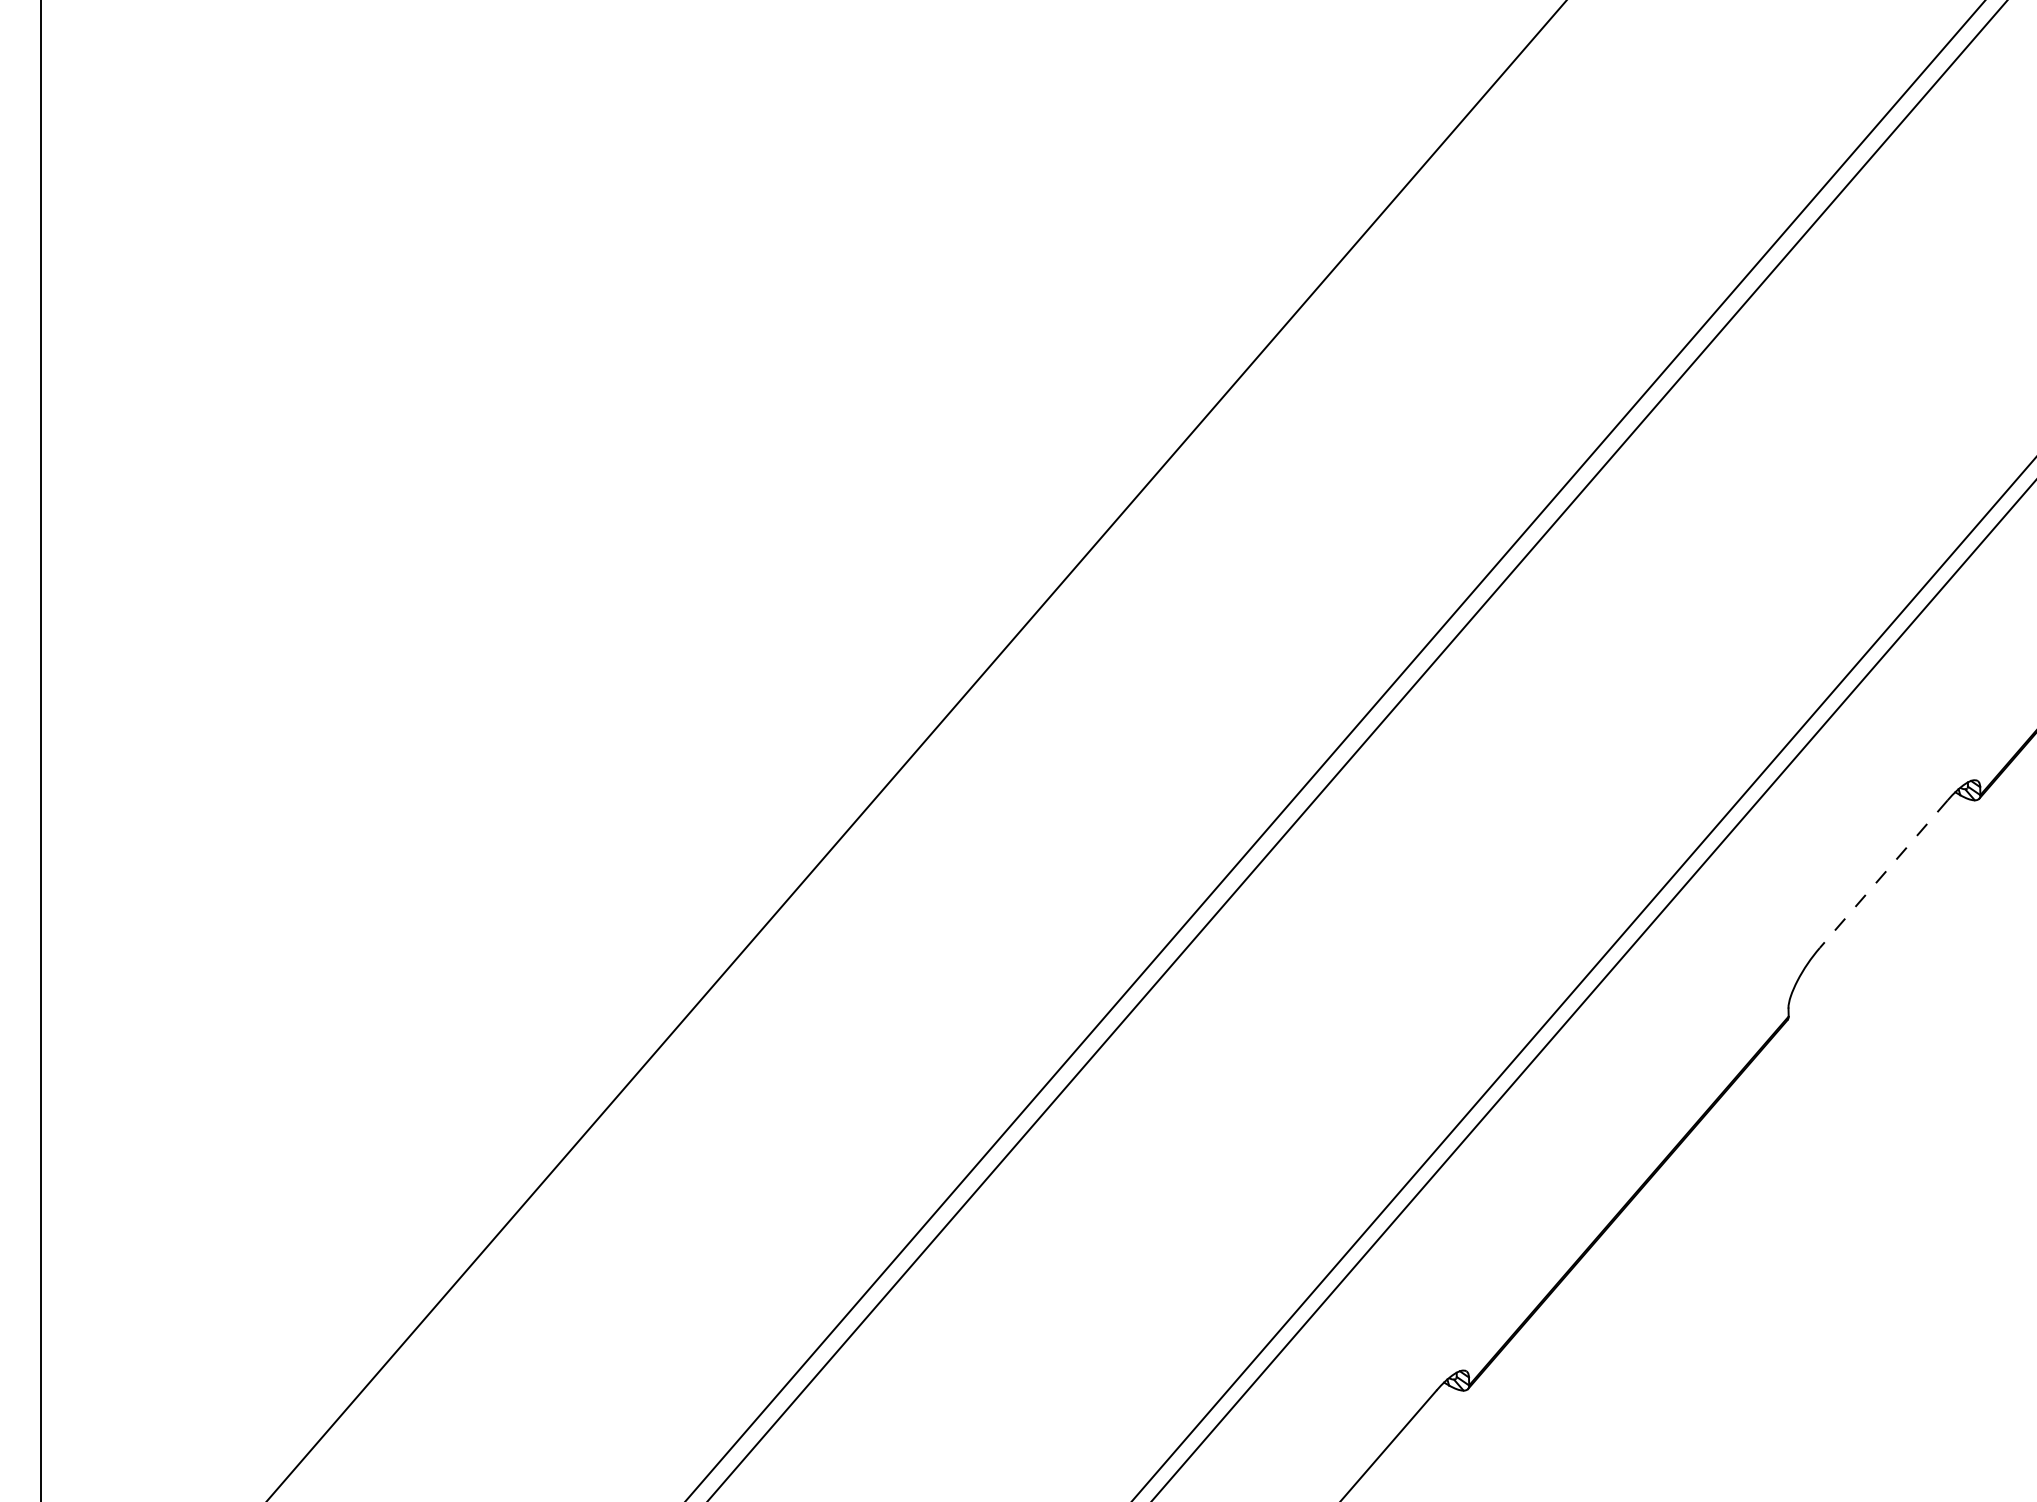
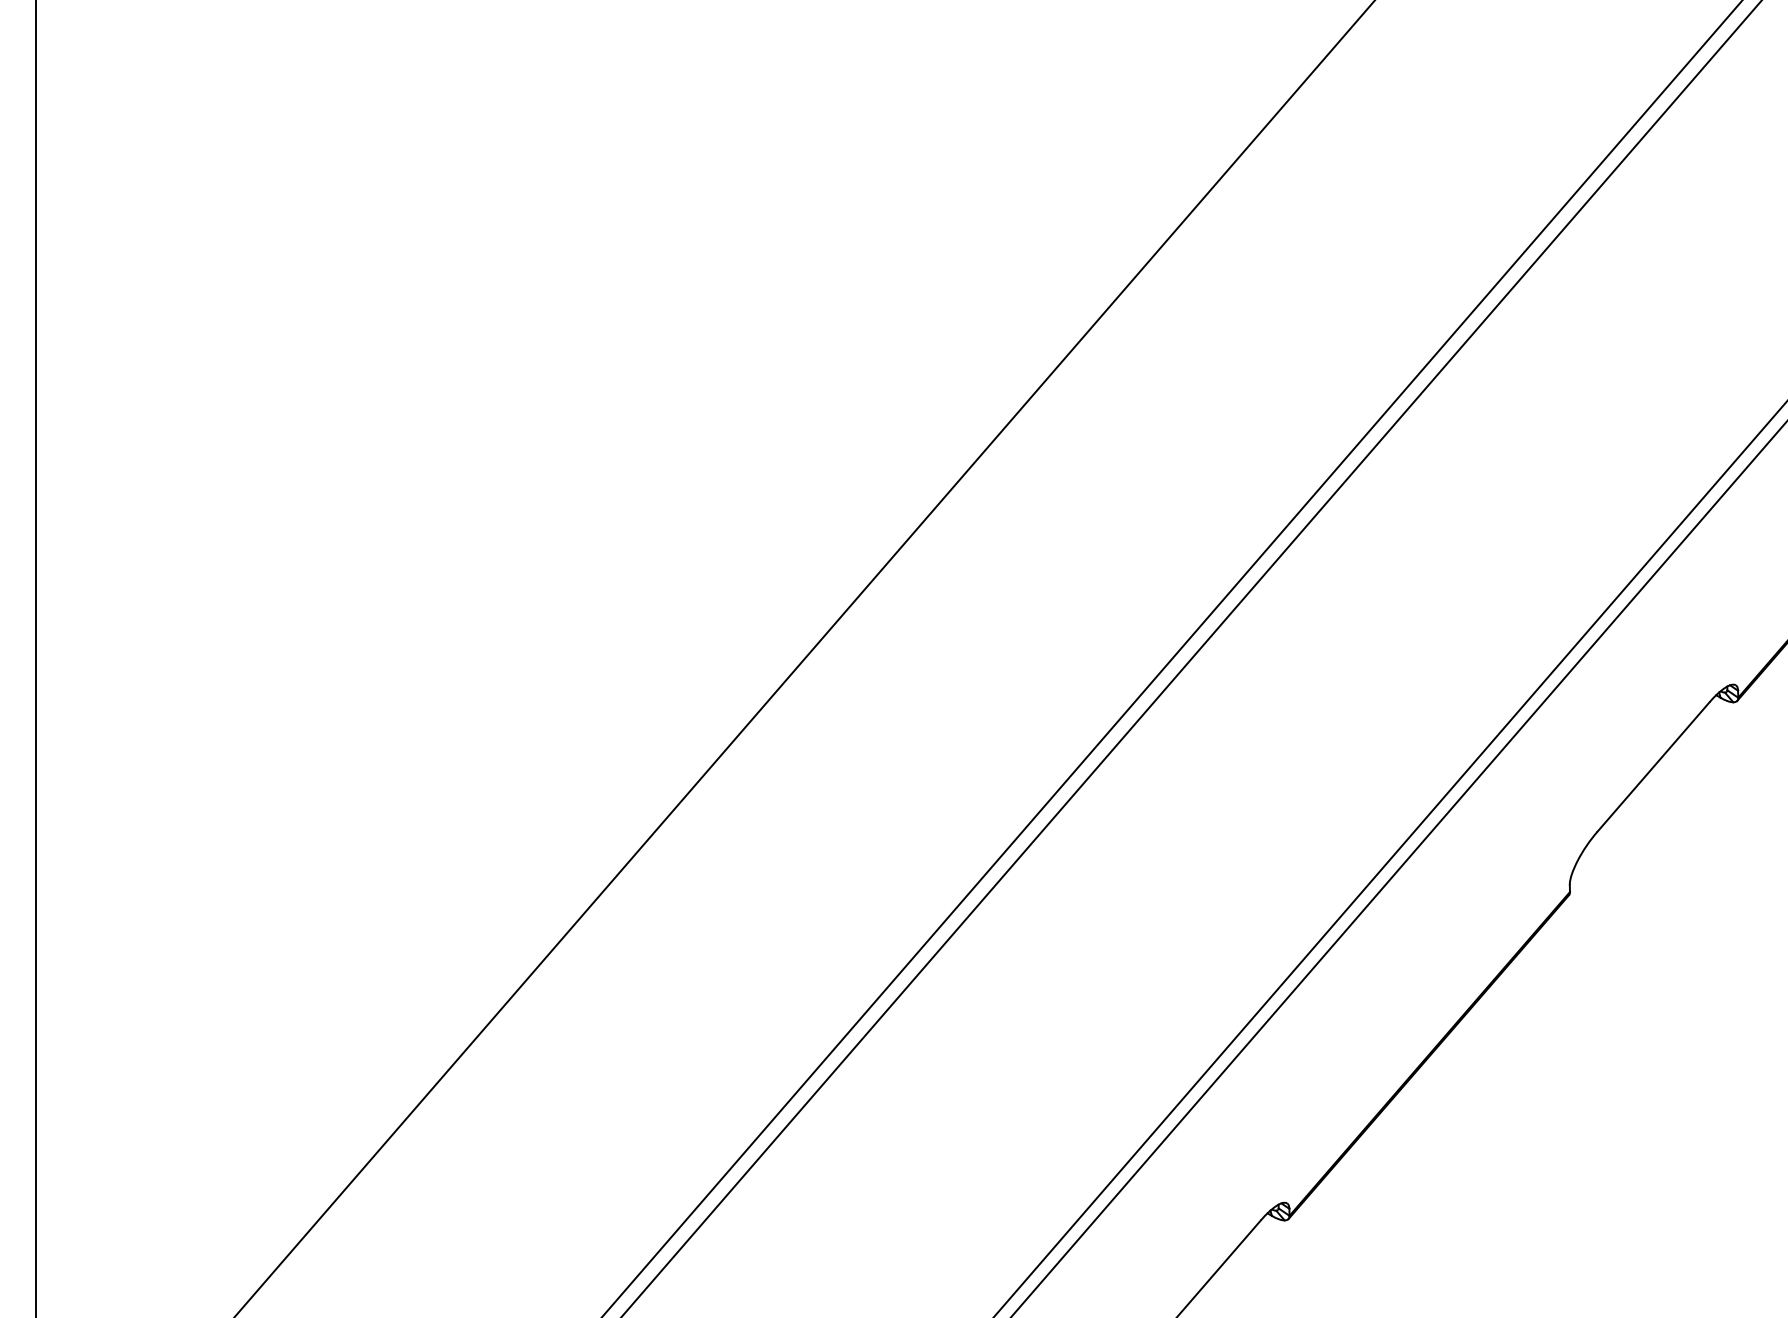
line: (1883, 874) -> (1653, 767), dashed -> solid

